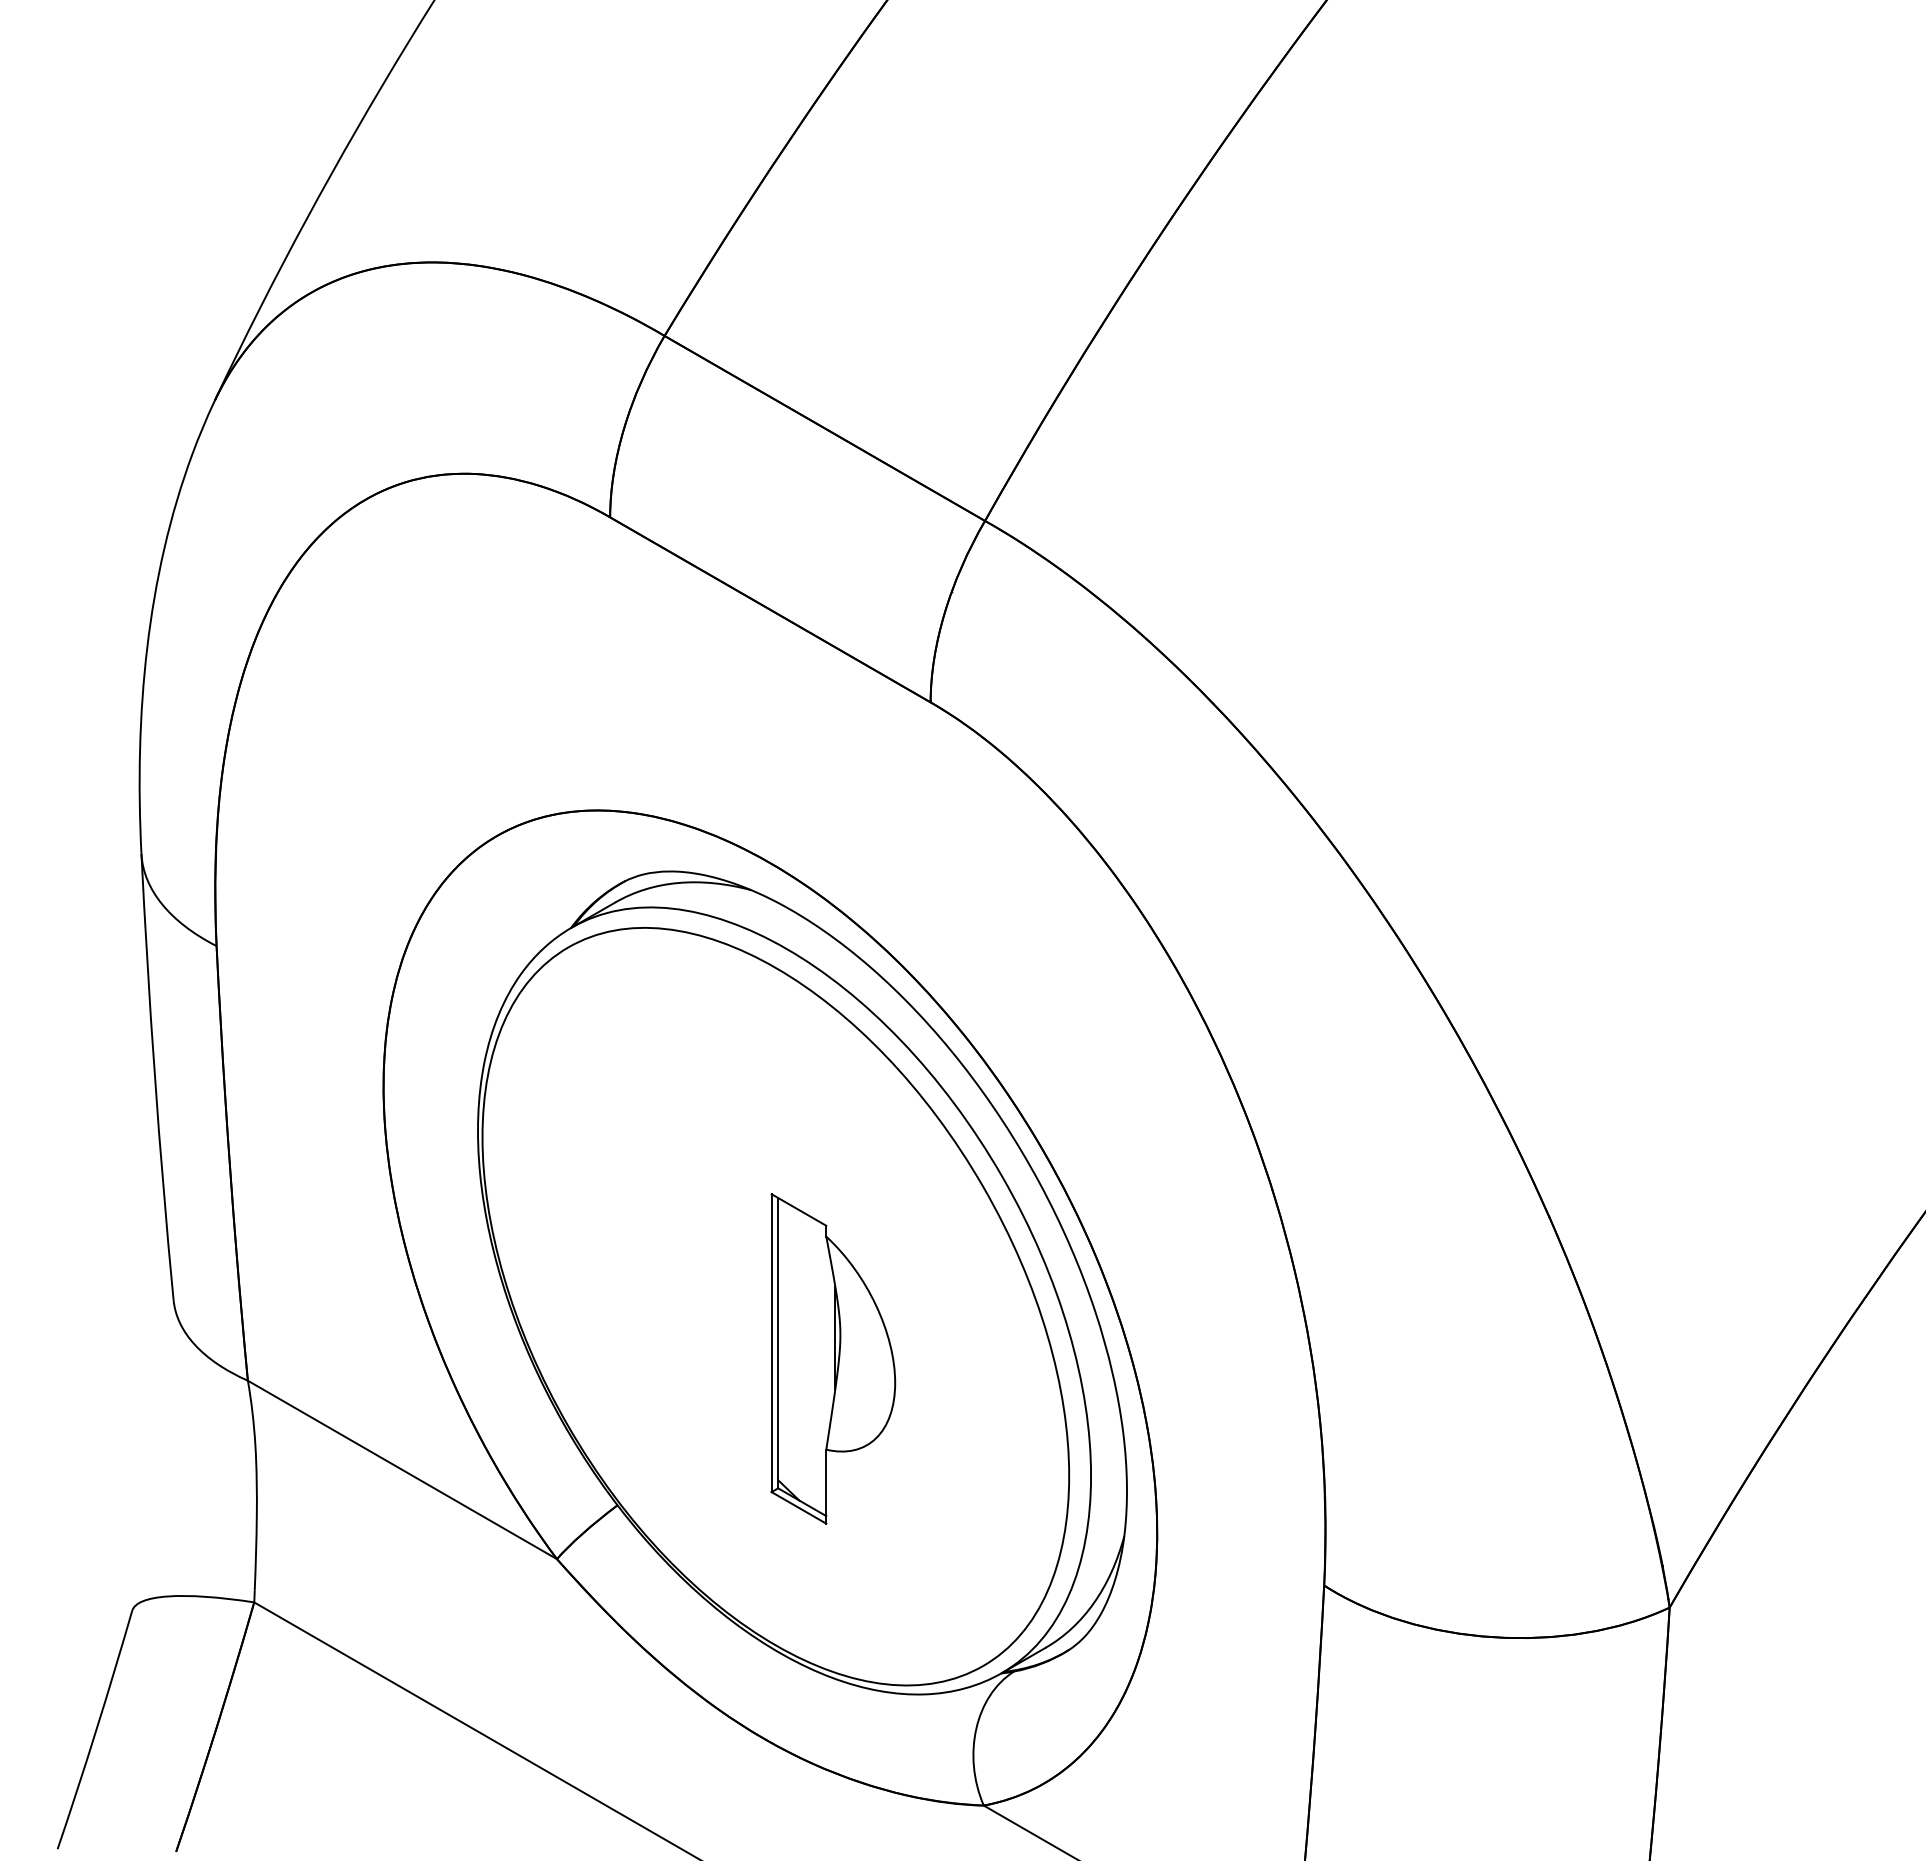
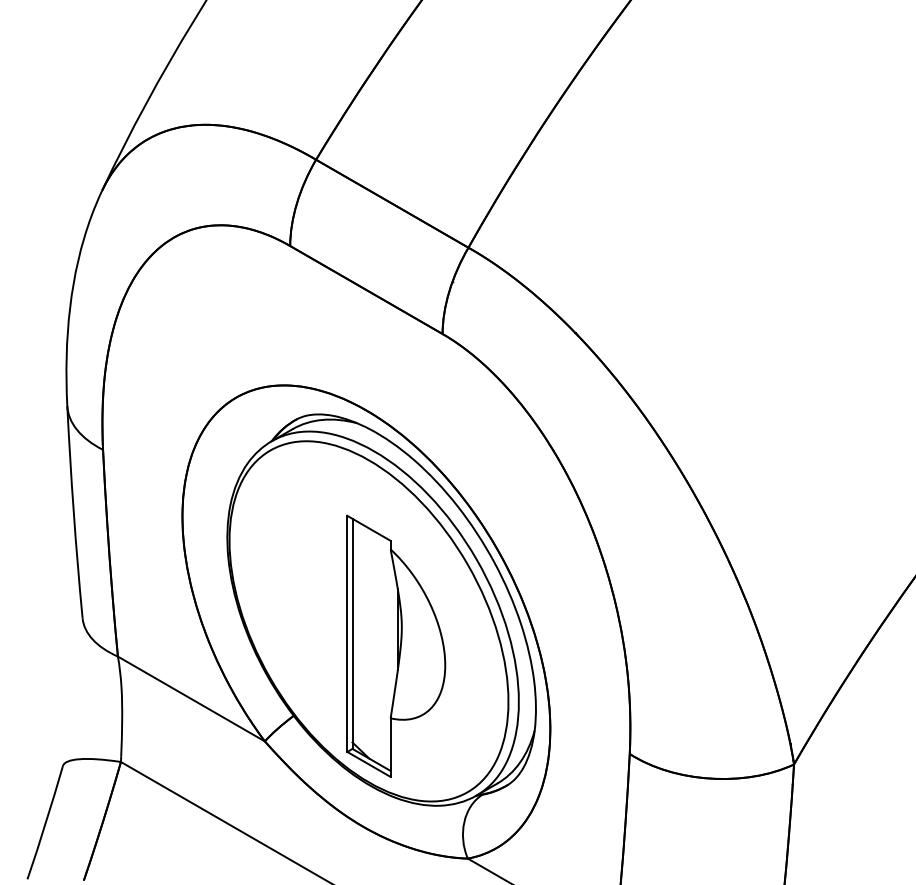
part: (833, 1357) -> (396, 645), size x1.67

